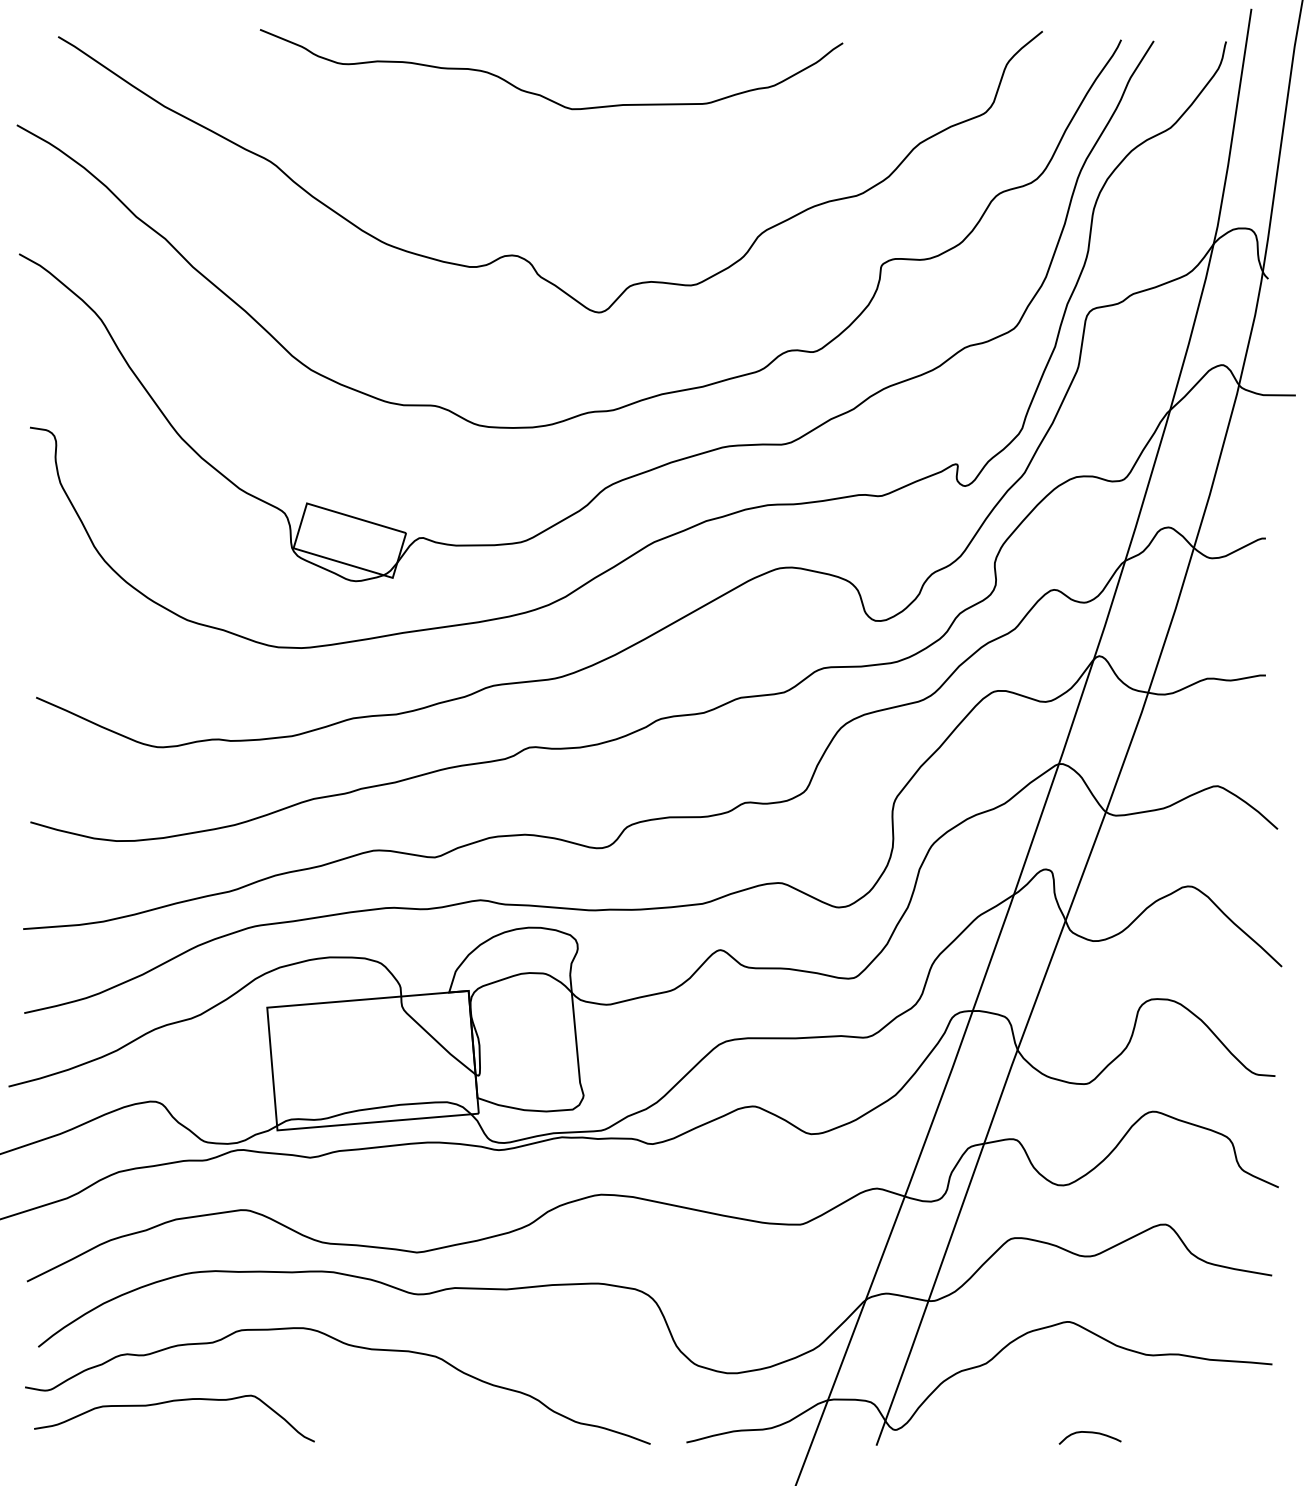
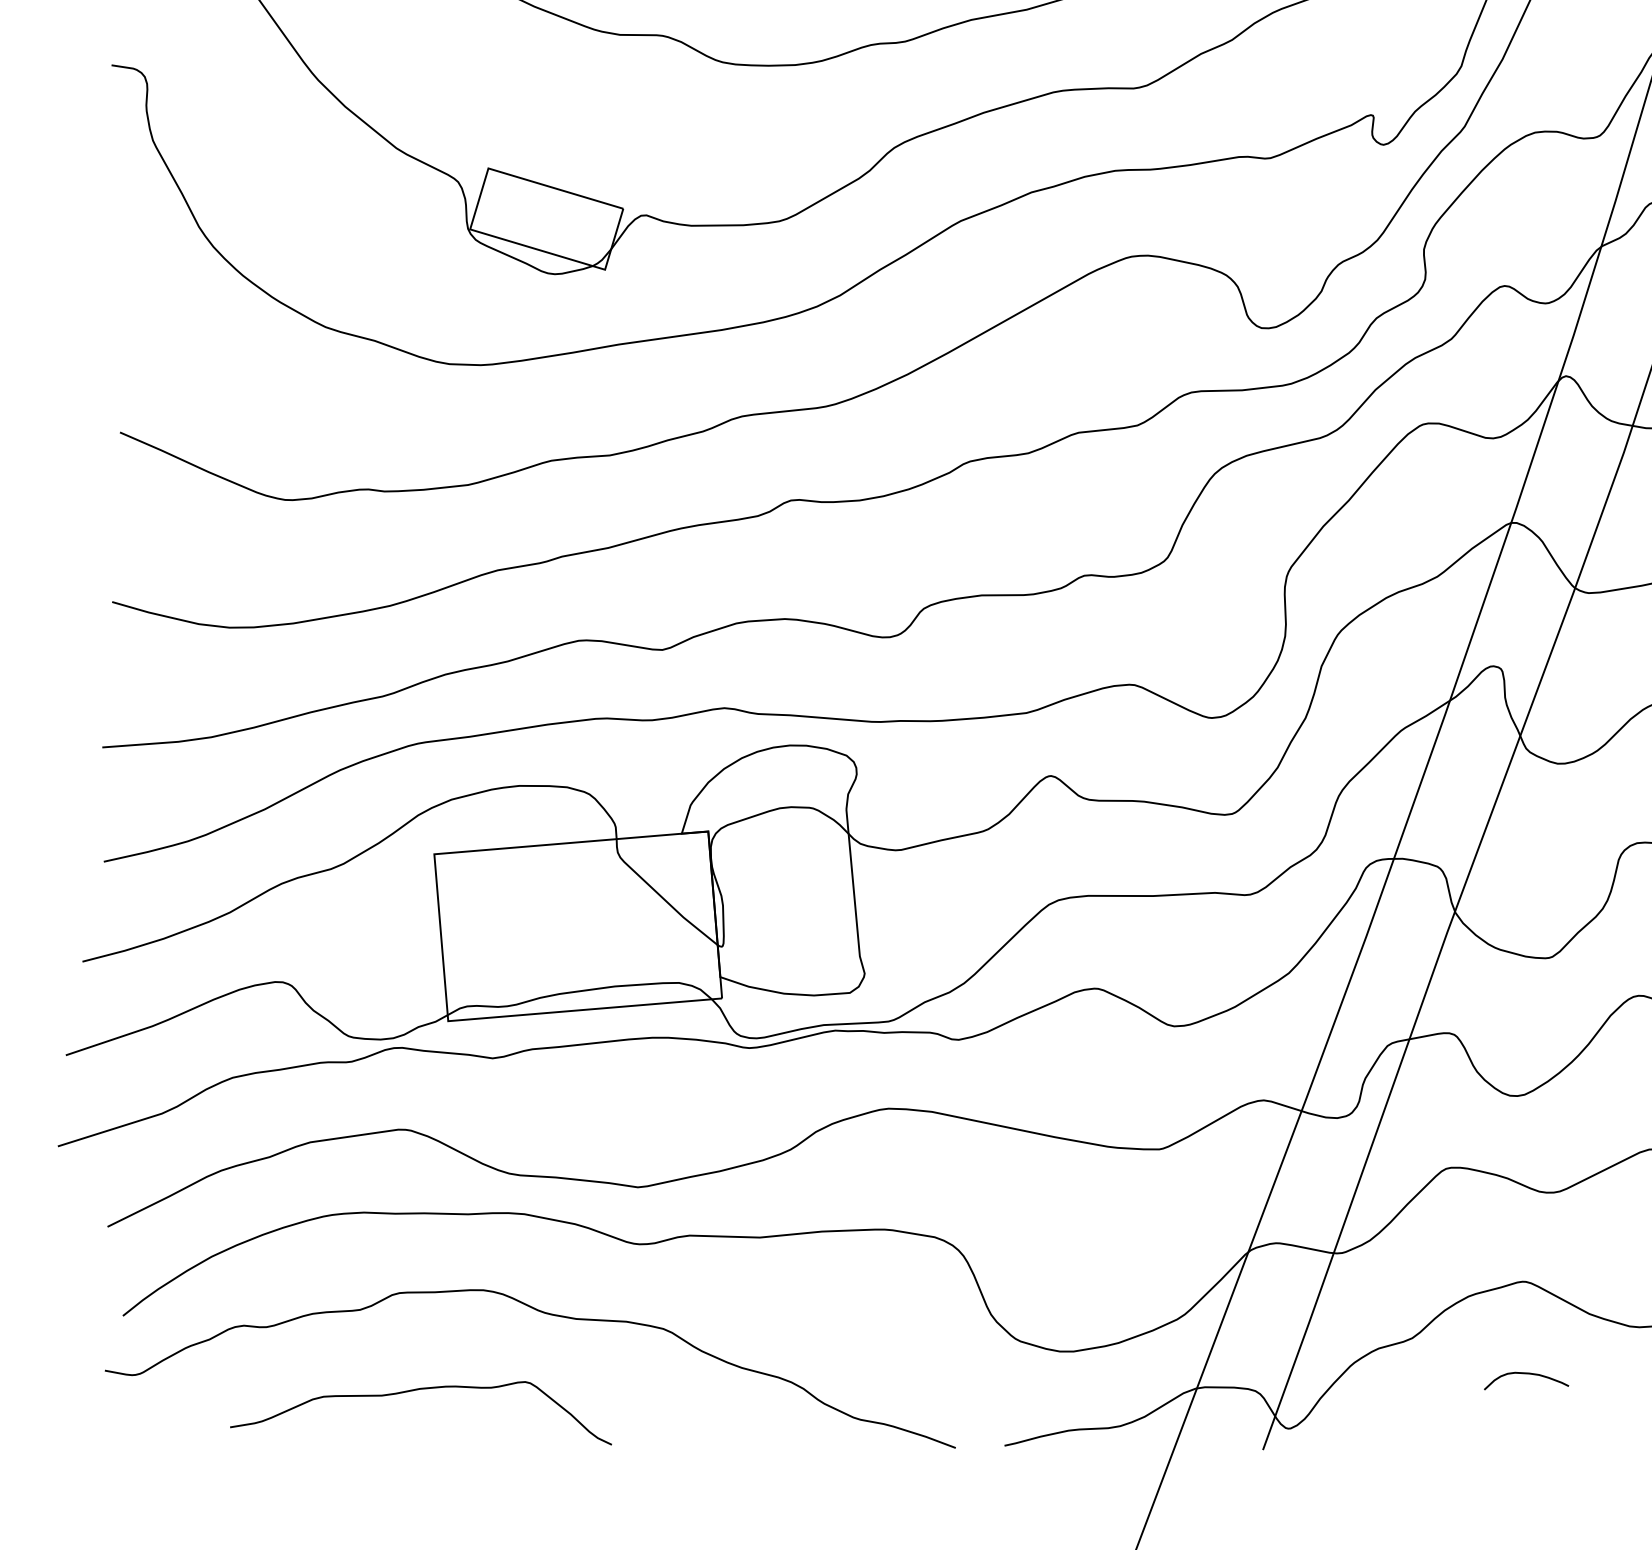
curve: (171, 1402) -> (417, 1391), moved
curve: (1089, 1433) -> (1525, 1374), moved

